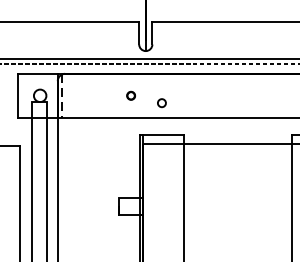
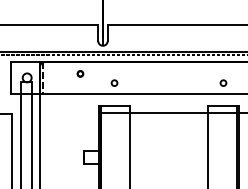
part: (131, 95) -> (80, 73), moved

